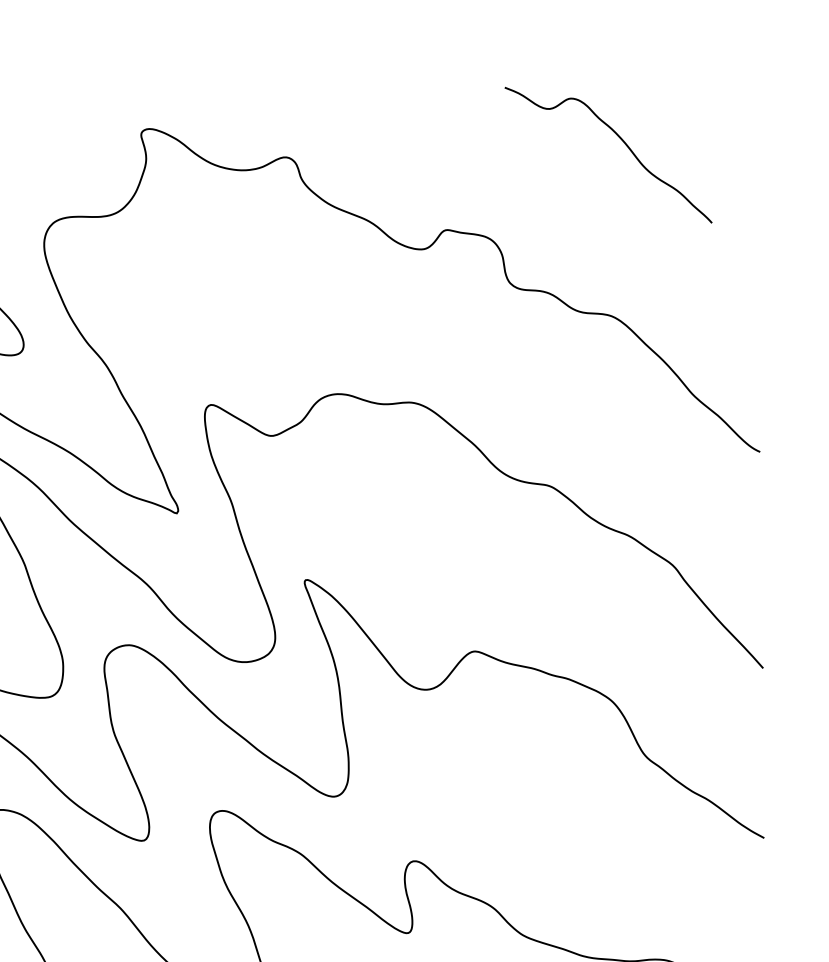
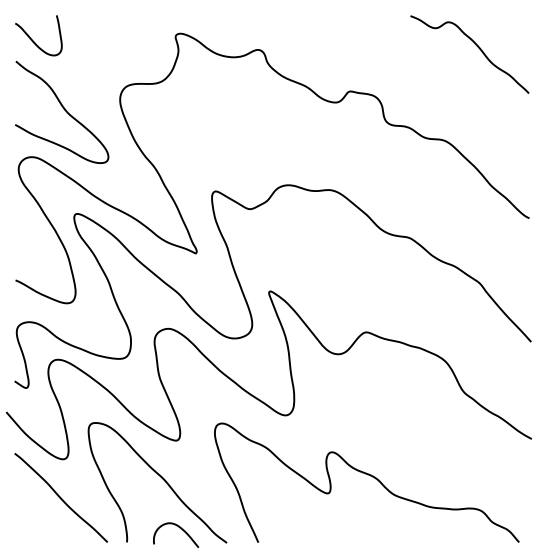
curve: (620, 140) -> (476, 46), moved

